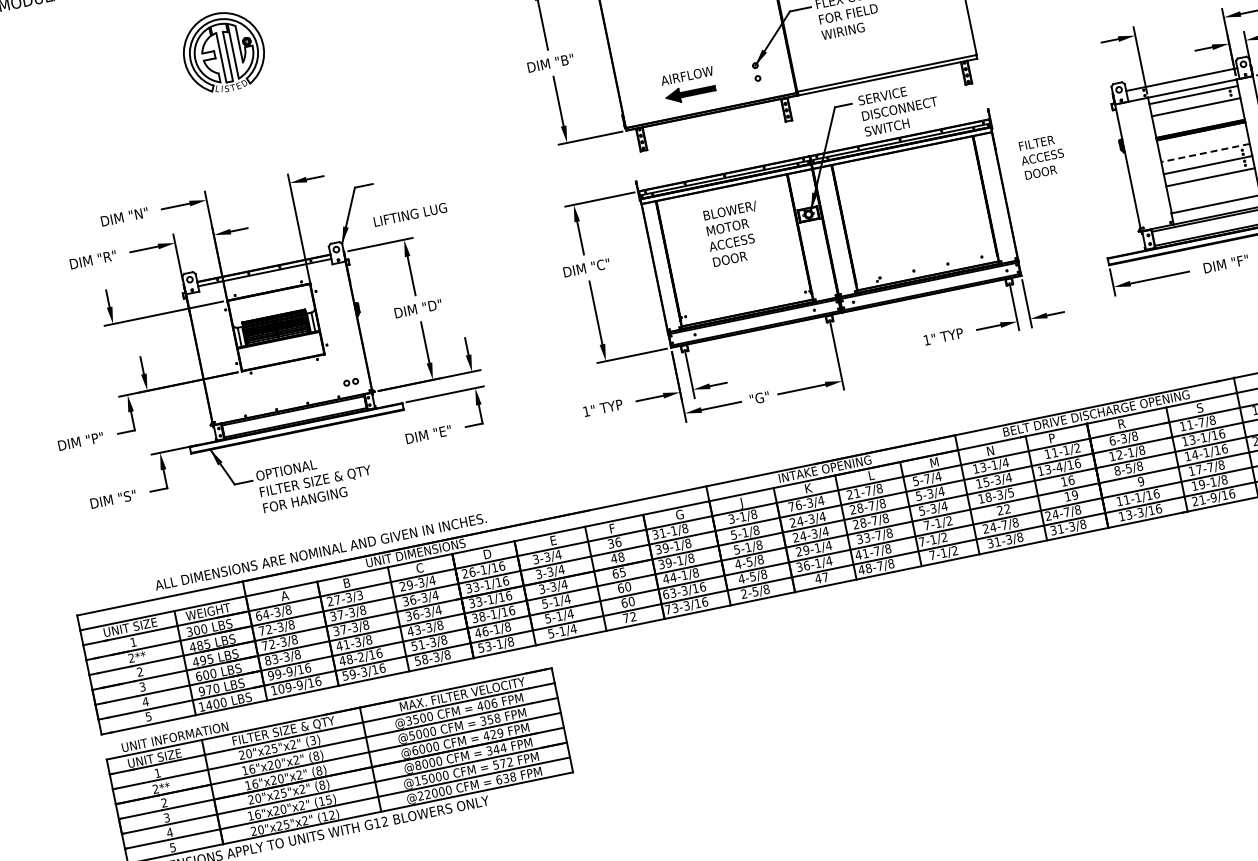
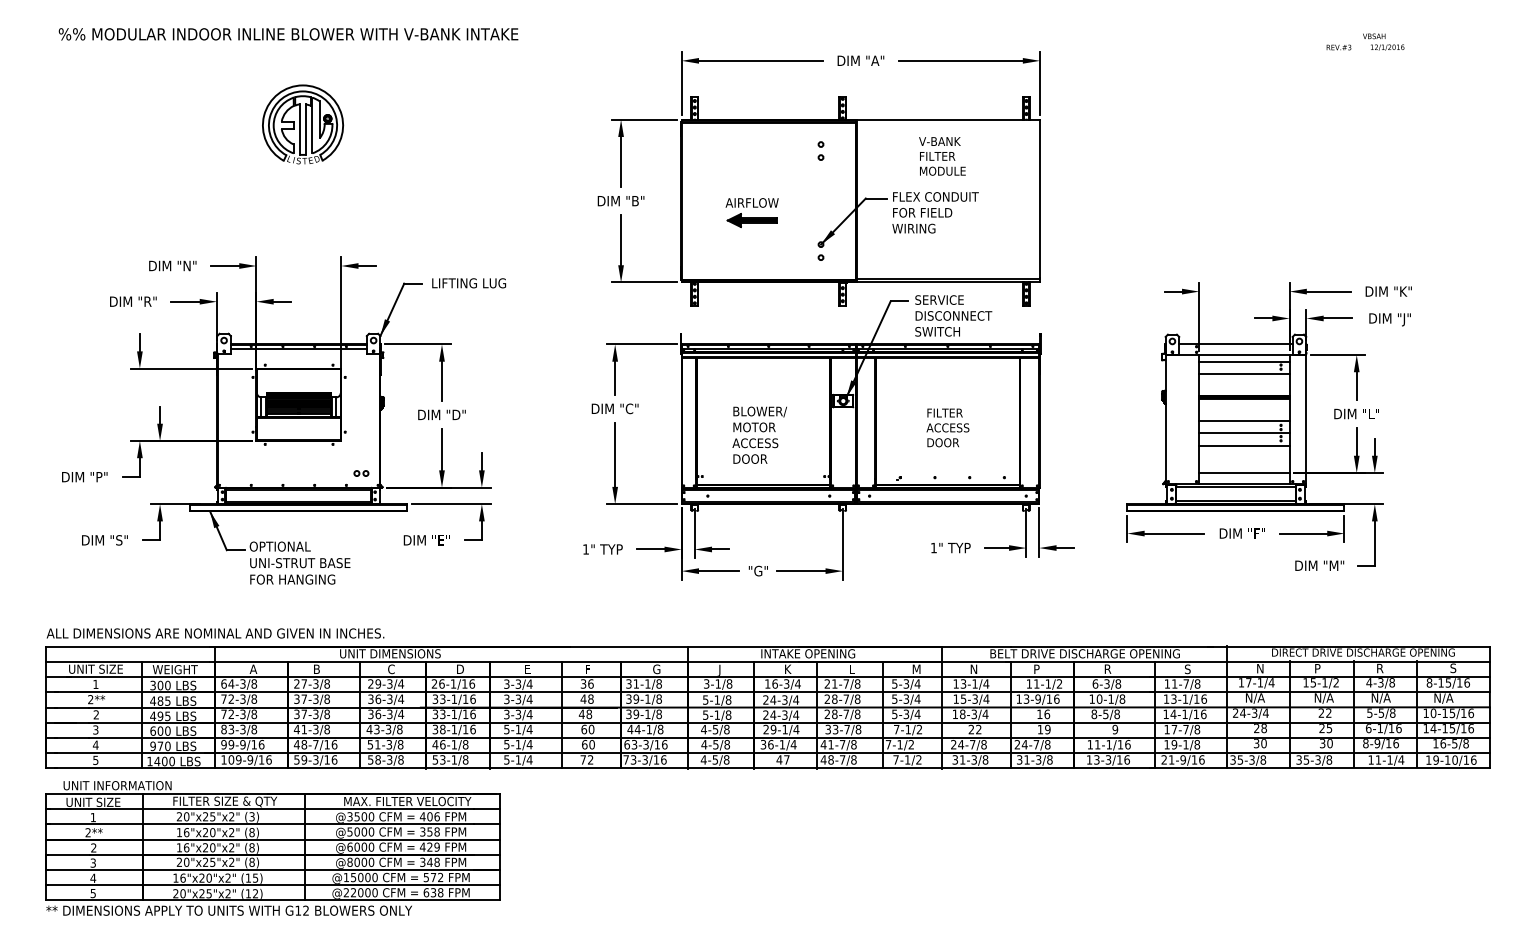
part: (688, 86) -> (751, 213), moved
line: (1204, 153) -> (1243, 420), dashed -> solid
text: (1042, 156) -> (947, 427), moved
text: (410, 214) -> (469, 283), moved
text: (734, 233) -> (759, 434), moved
text: (1119, 454) -> (1099, 698), 12-1/8 -> 10-1/8
text: (1059, 466) -> (1038, 698), 13-4/16 -> 13-9/16
text: (927, 478) -> (906, 683), 5-7/4 -> 5-3/4
text: (315, 481) -> (306, 563), FILTER SIZE & QTY -> UNI-STRUT BASE
text: (1010, 492) -> (985, 714), 18-3/5 -> 18-3/4
text: (791, 506) -> (767, 683), 76-3/4 -> 16-3/4
text: (320, 551) -> (215, 633), moved
text: (619, 573) -> (585, 714), 65 -> 48
text: (743, 593) -> (703, 759), 2-5/8 -> 4-5/8
text: (359, 595) -> (326, 683), 27-3/3 -> 27-3/8
text: (360, 656) -> (315, 744), 48-2/16 -> 48-7/16
text: (502, 747) -> (436, 861), 344 -> 348

